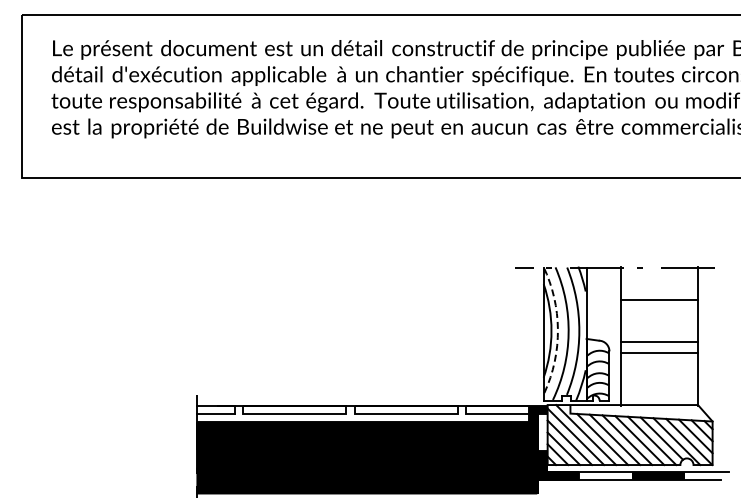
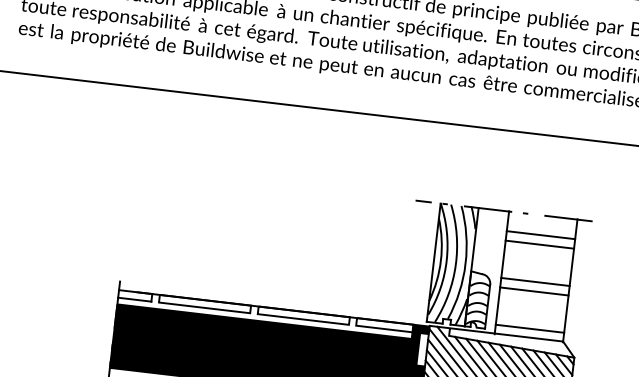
line: (659, 289) -> (541, 235), added
arc: (557, 329) -> (446, 259), dashed -> solid
line: (659, 395) -> (529, 329), added

